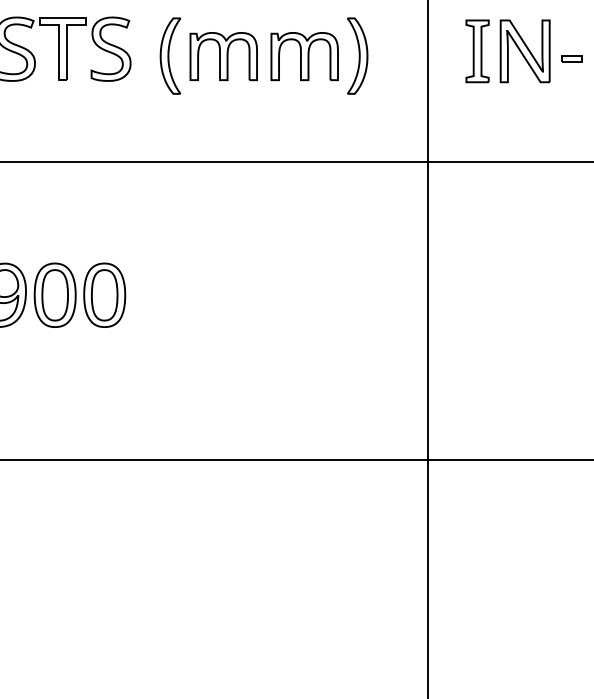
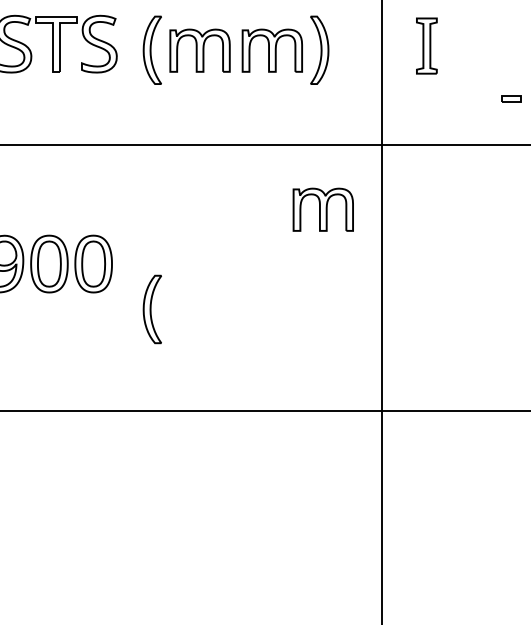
part: (524, 51) -> (468, 46), removed
part: (571, 58) -> (510, 98), moved
part: (361, 234) -> (323, 209), added
part: (170, 345) -> (152, 308), added

